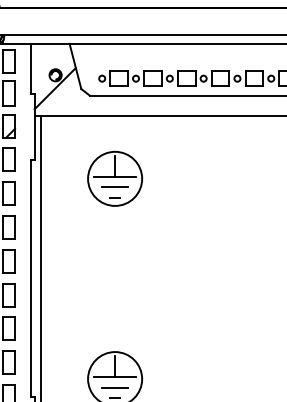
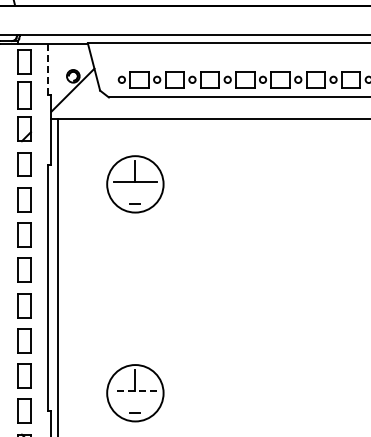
line: (30, 68) -> (47, 69), solid -> dashed
line: (115, 187) -> (135, 193), removed
line: (115, 377) -> (135, 391), solid -> dashed
line: (115, 387) -> (135, 401), removed

